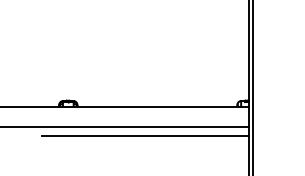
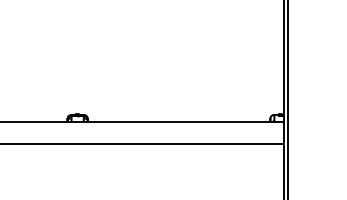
line: (145, 135) -> (165, 154), removed

